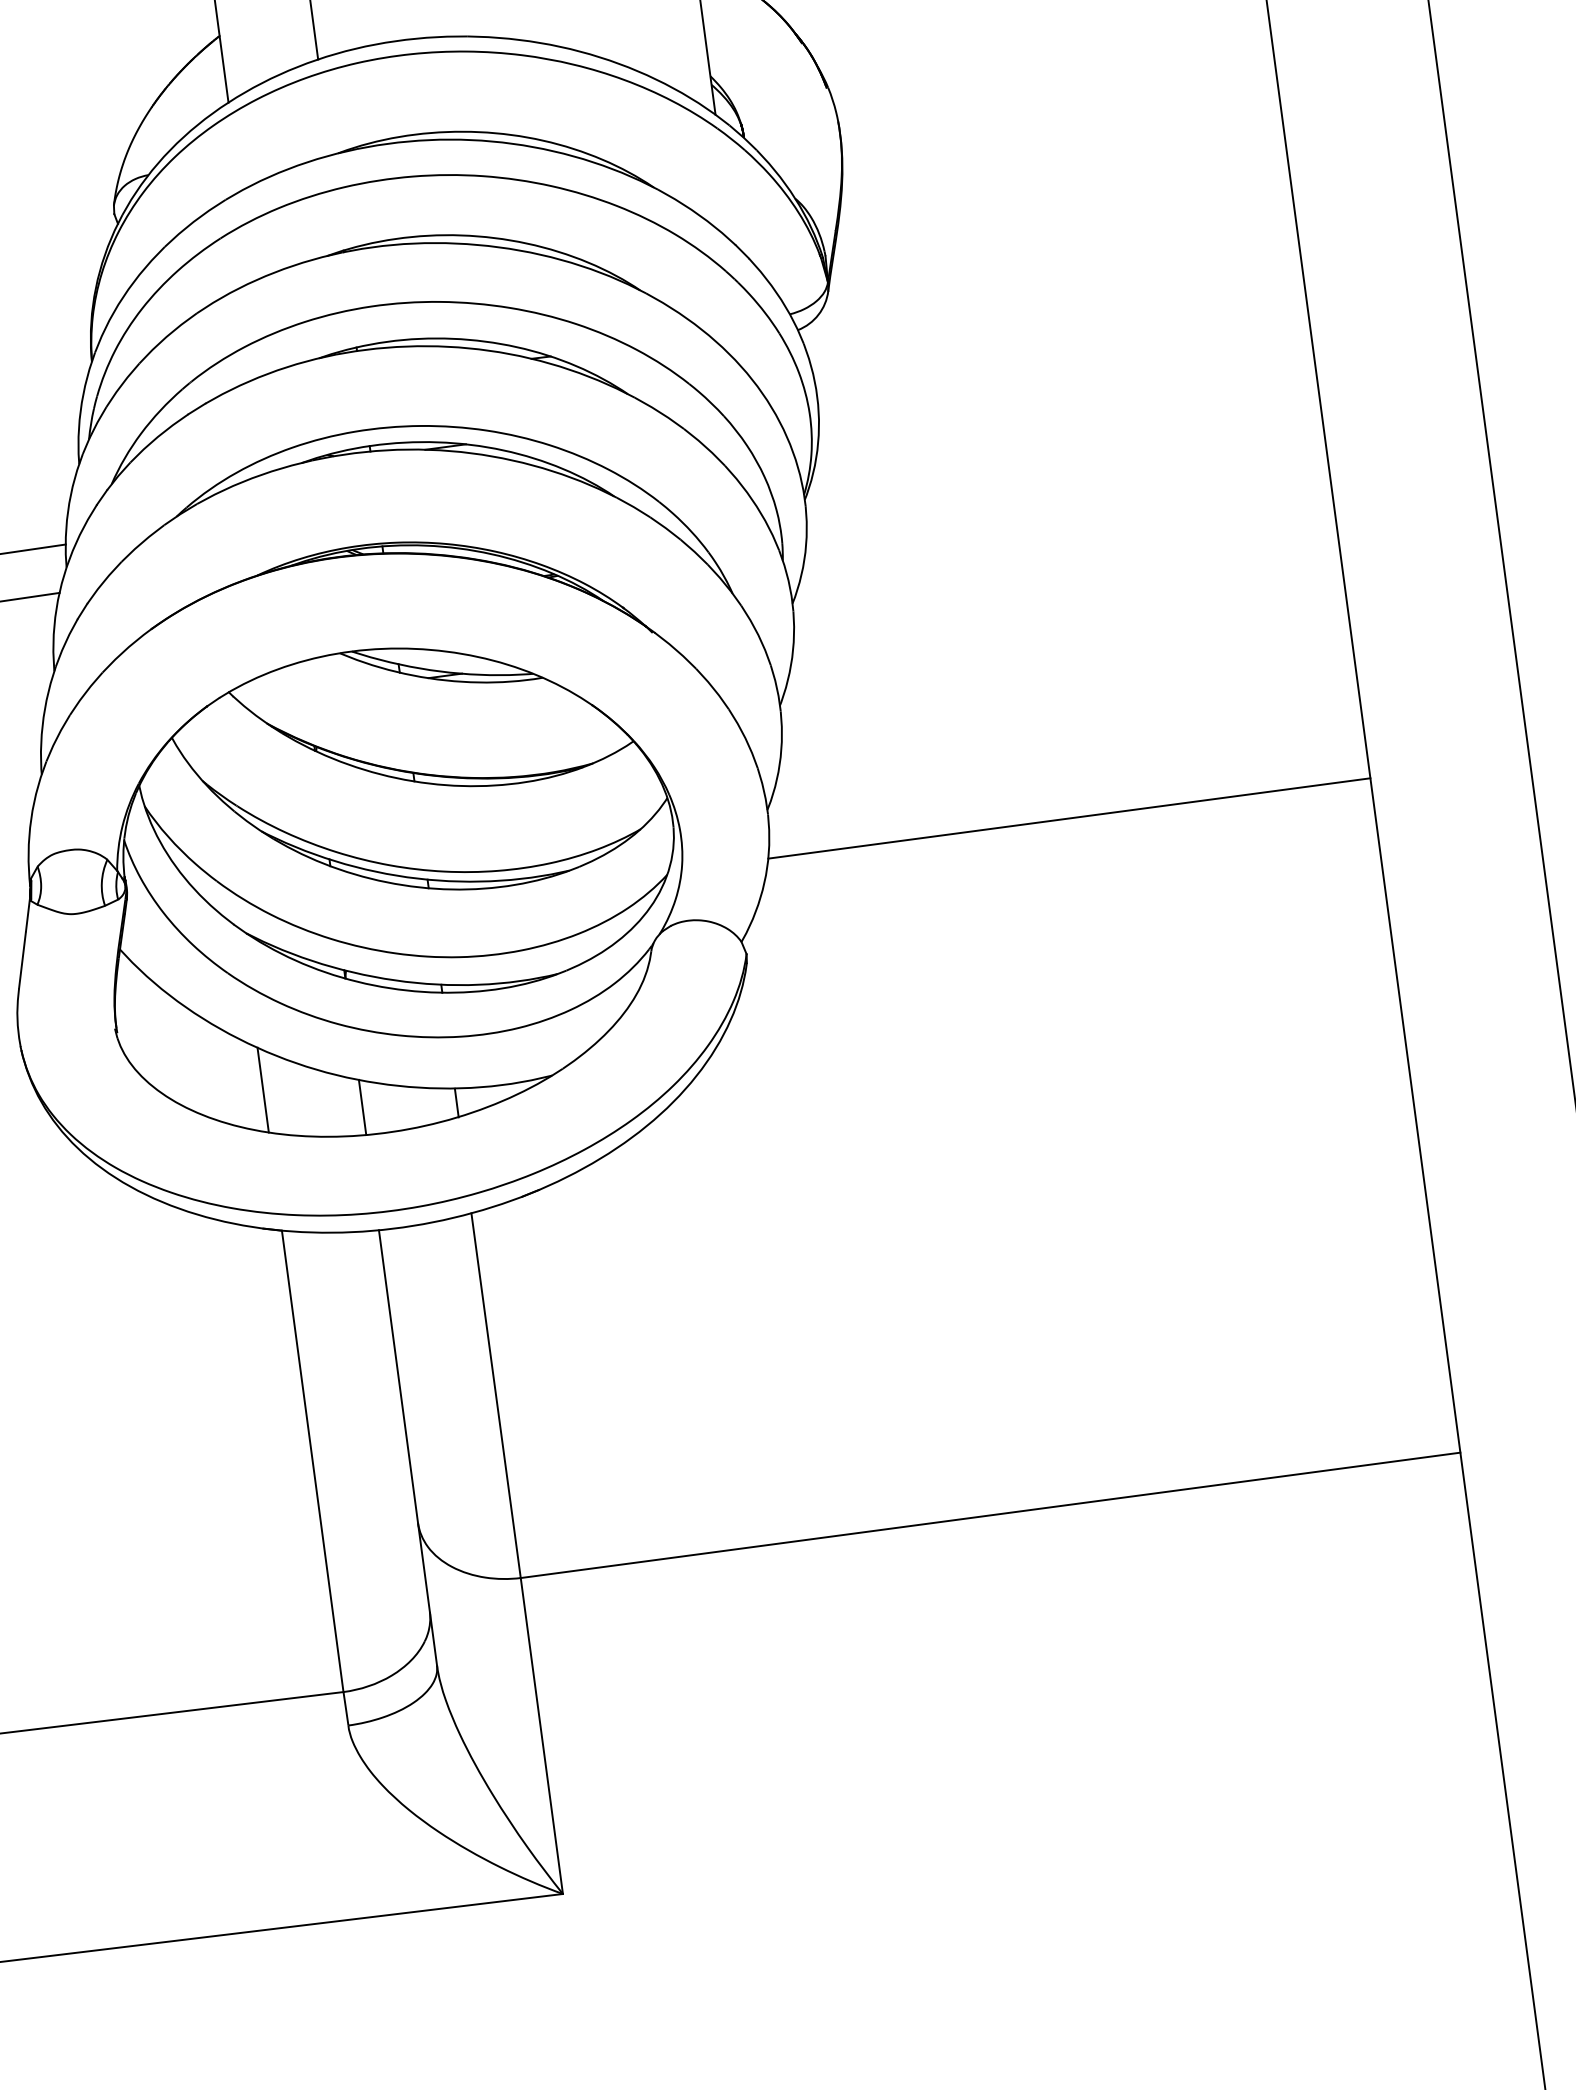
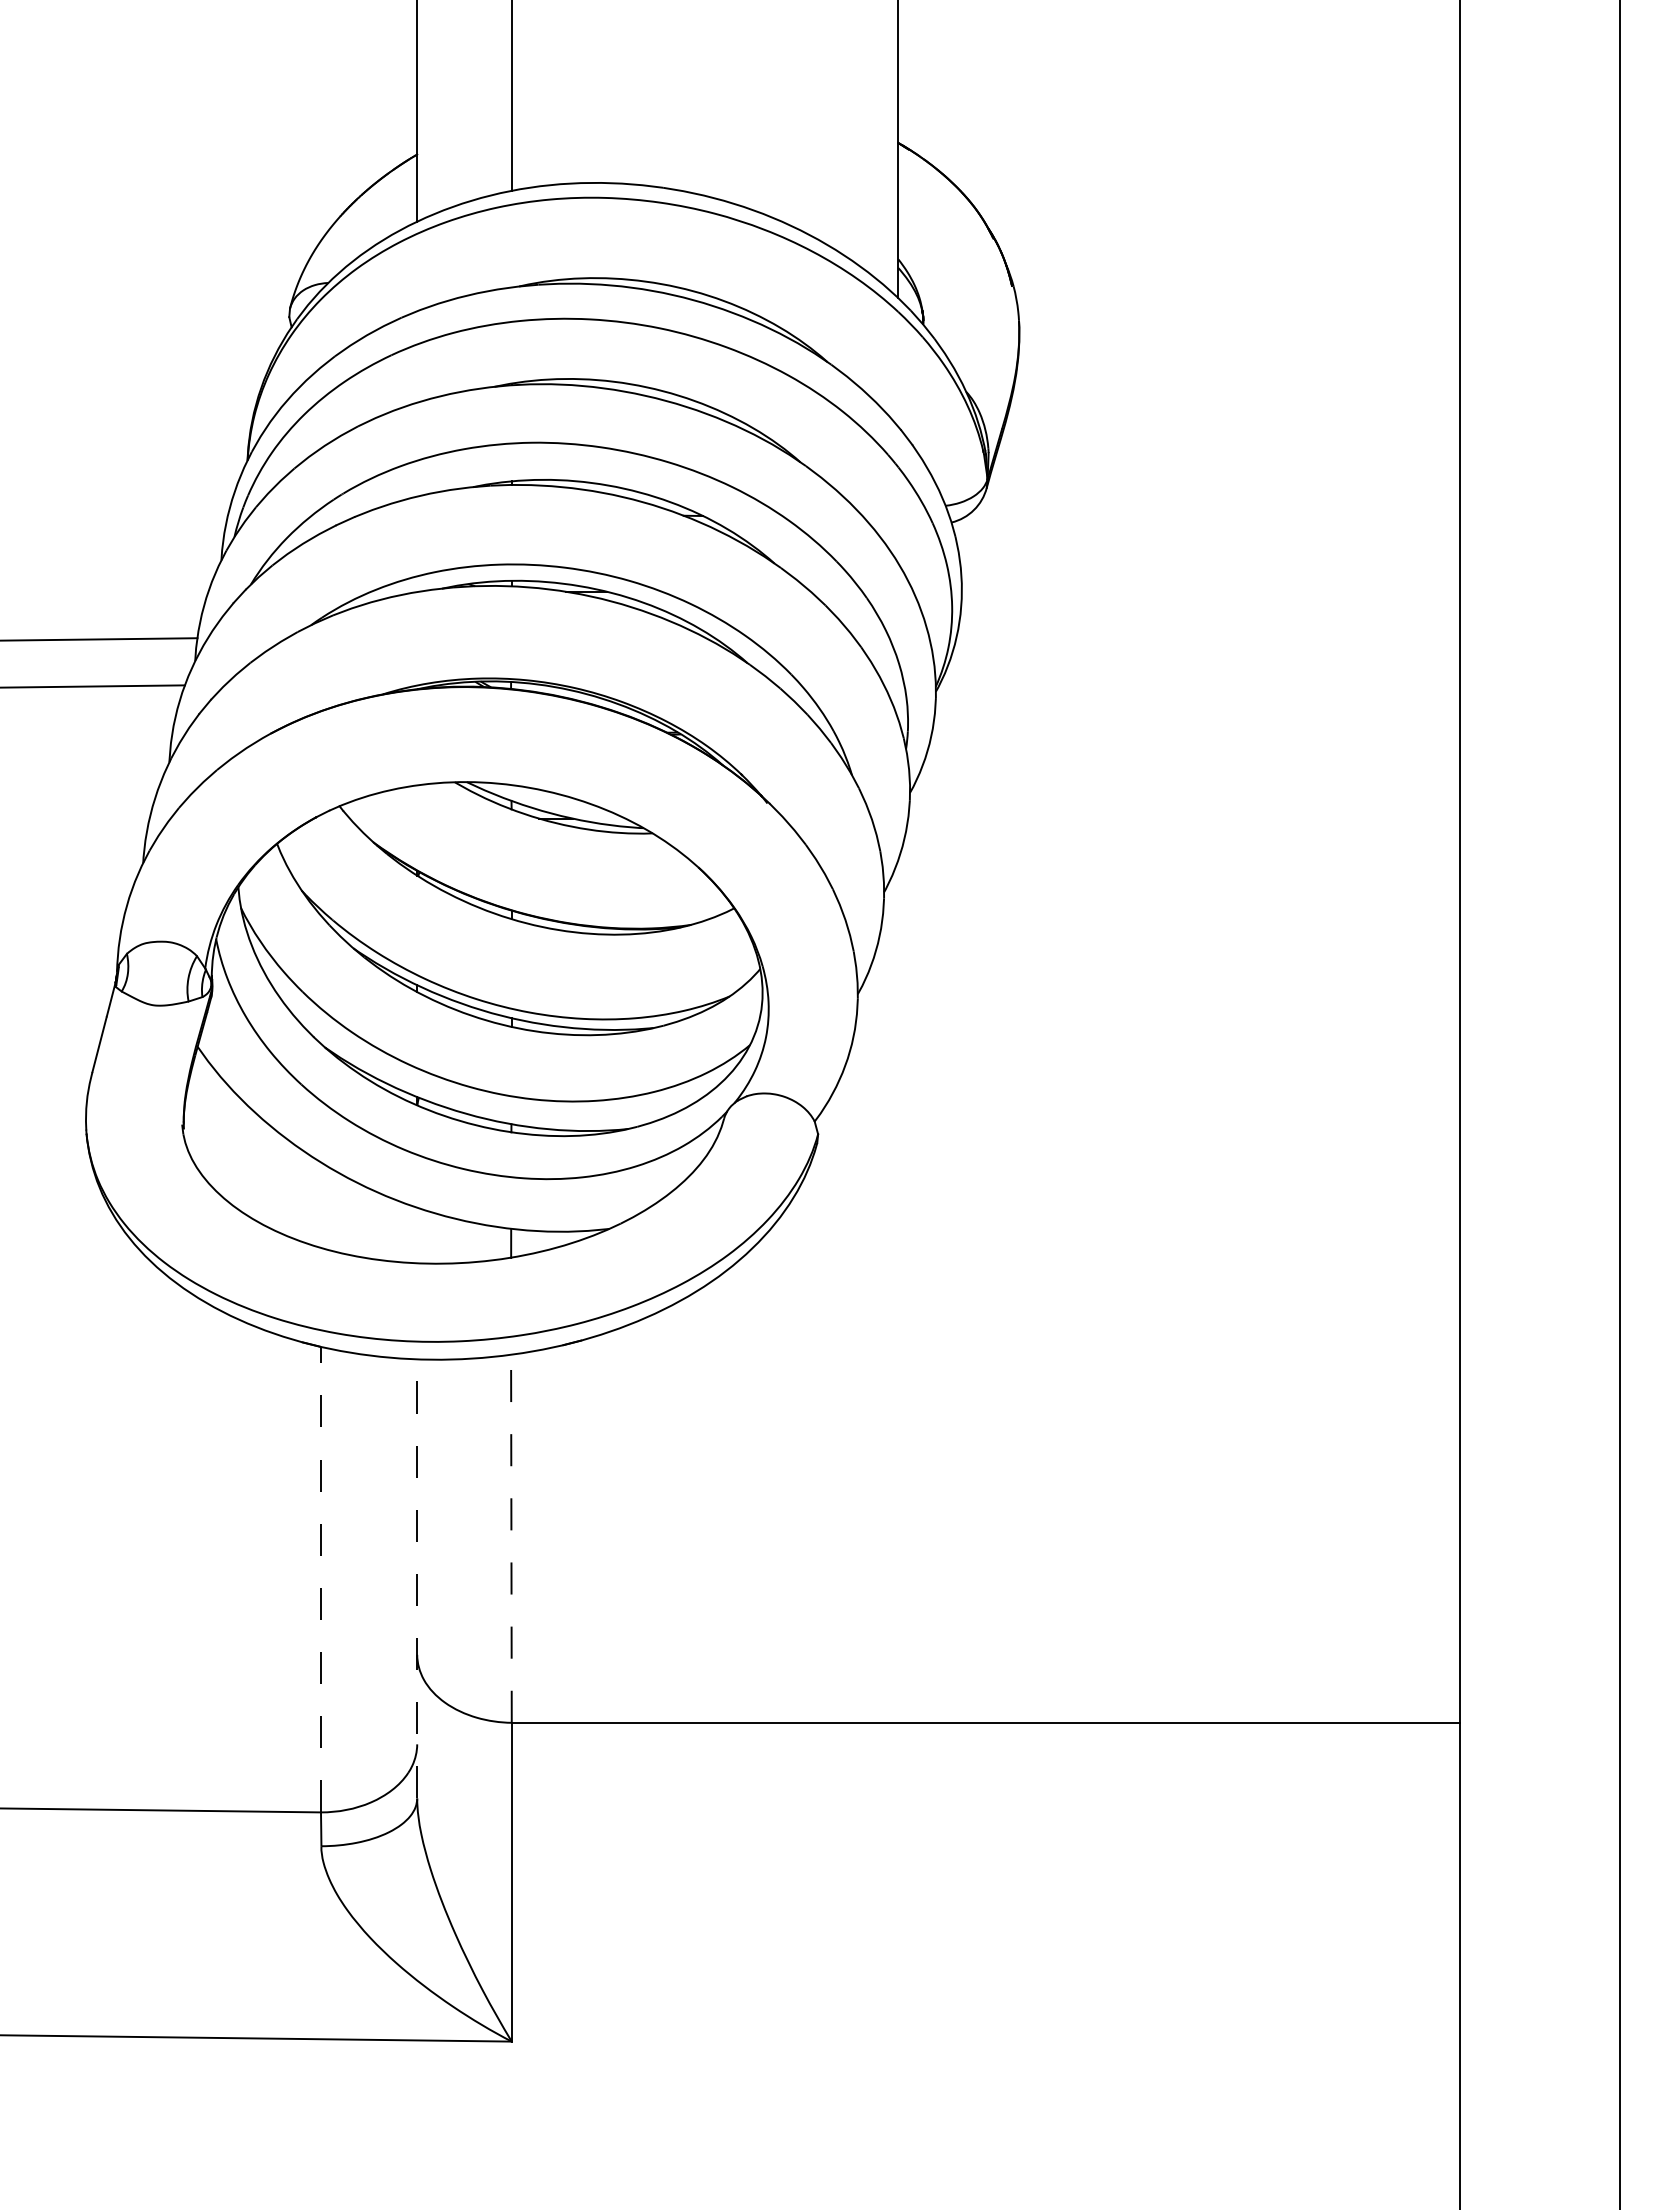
line: (1068, 818) -> (1155, 1042), removed
line: (262, 1089) -> (320, 1204), removed
line: (362, 1107) -> (417, 1235), removed
line: (496, 1395) -> (511, 1538), solid -> dashed
line: (408, 1447) -> (417, 1578), solid -> dashed
line: (312, 1461) -> (320, 1579), solid -> dashed

